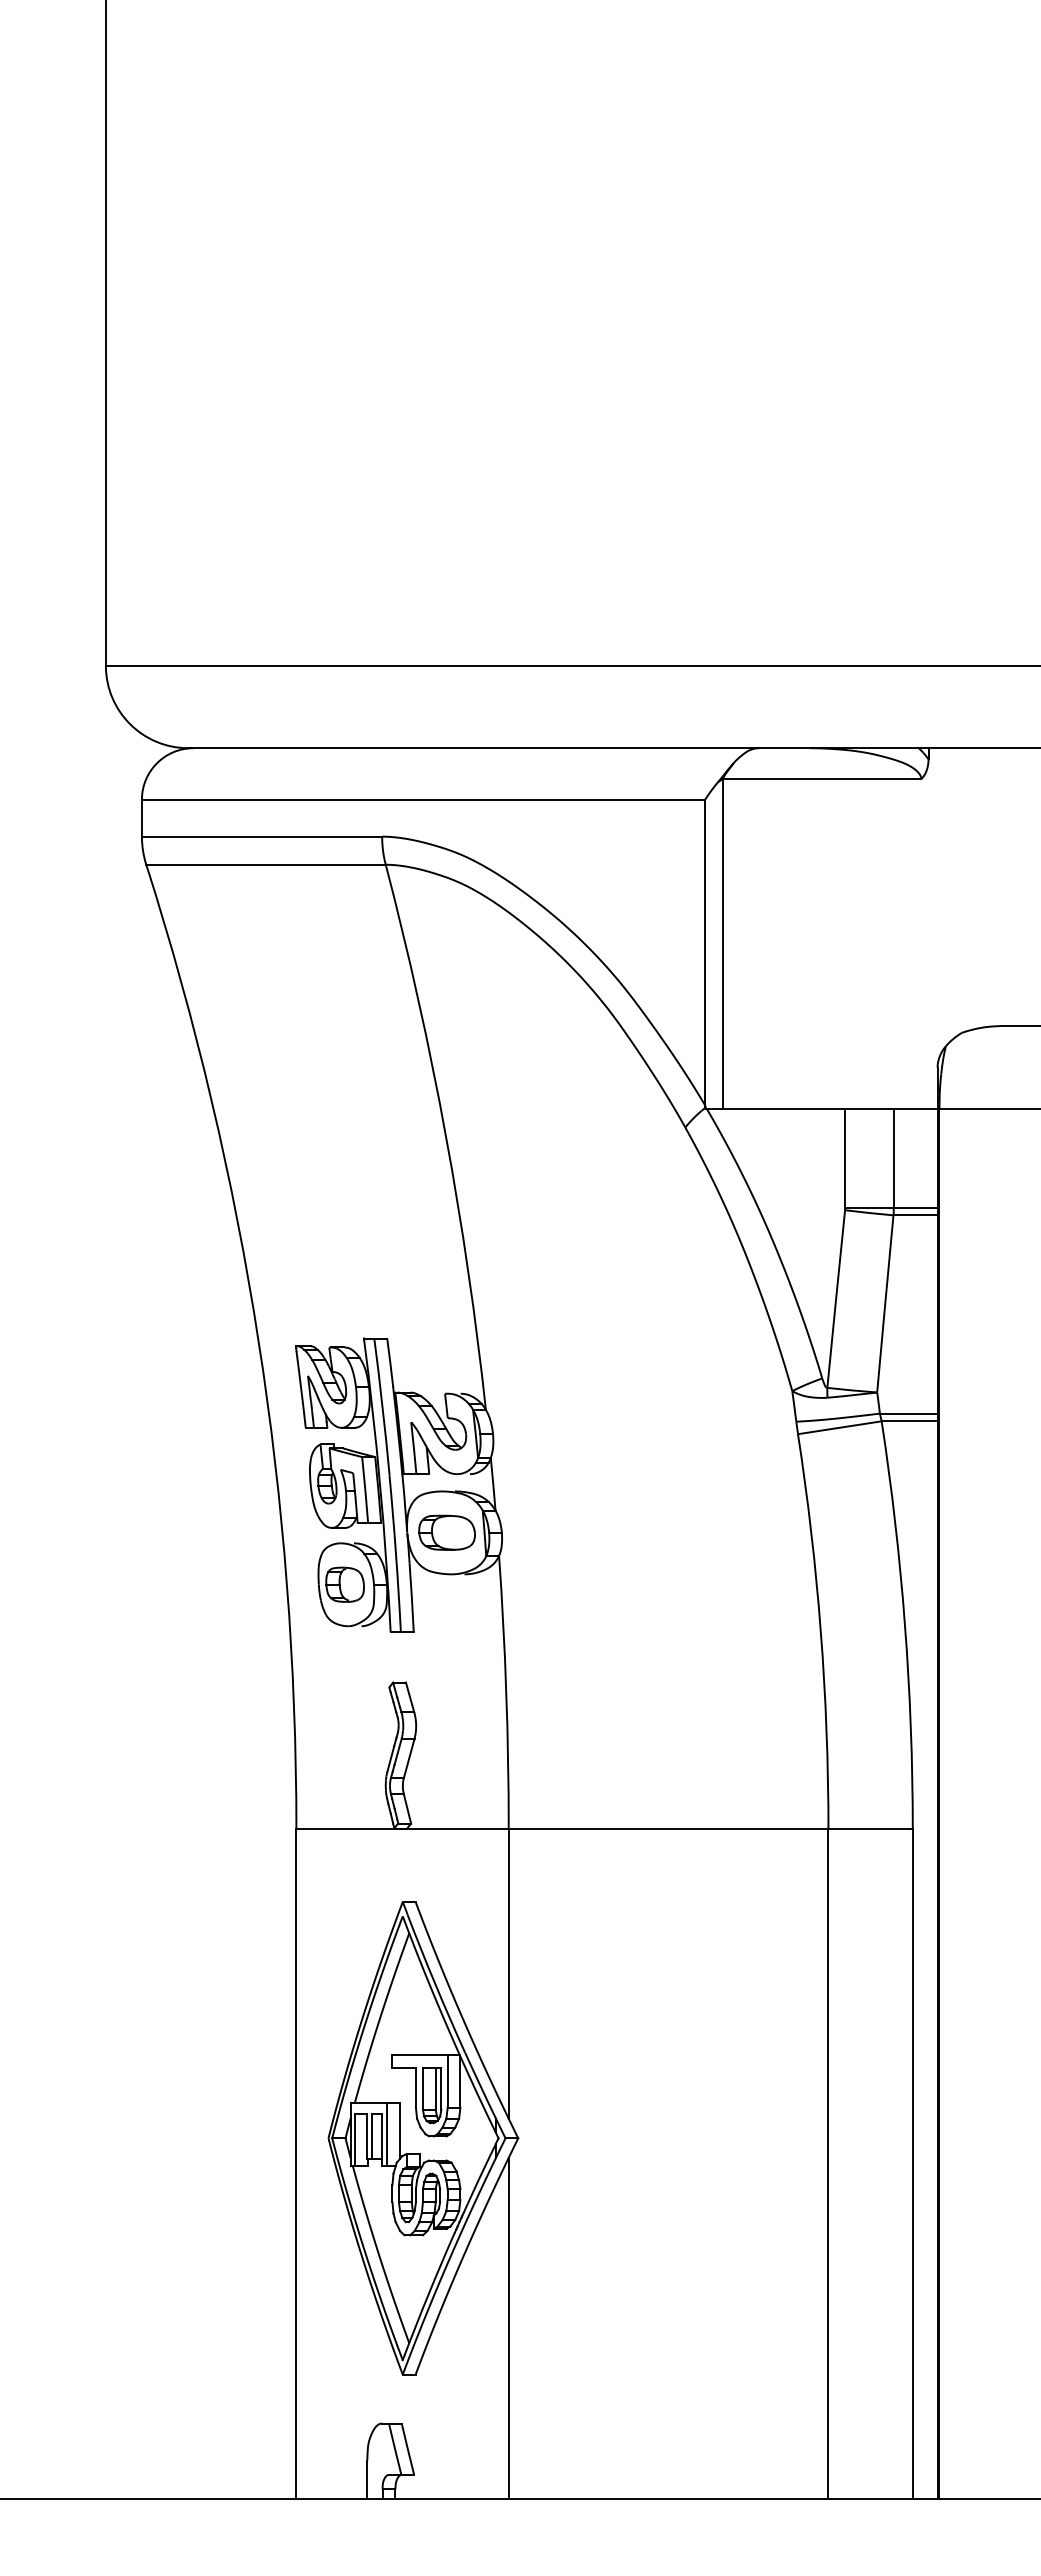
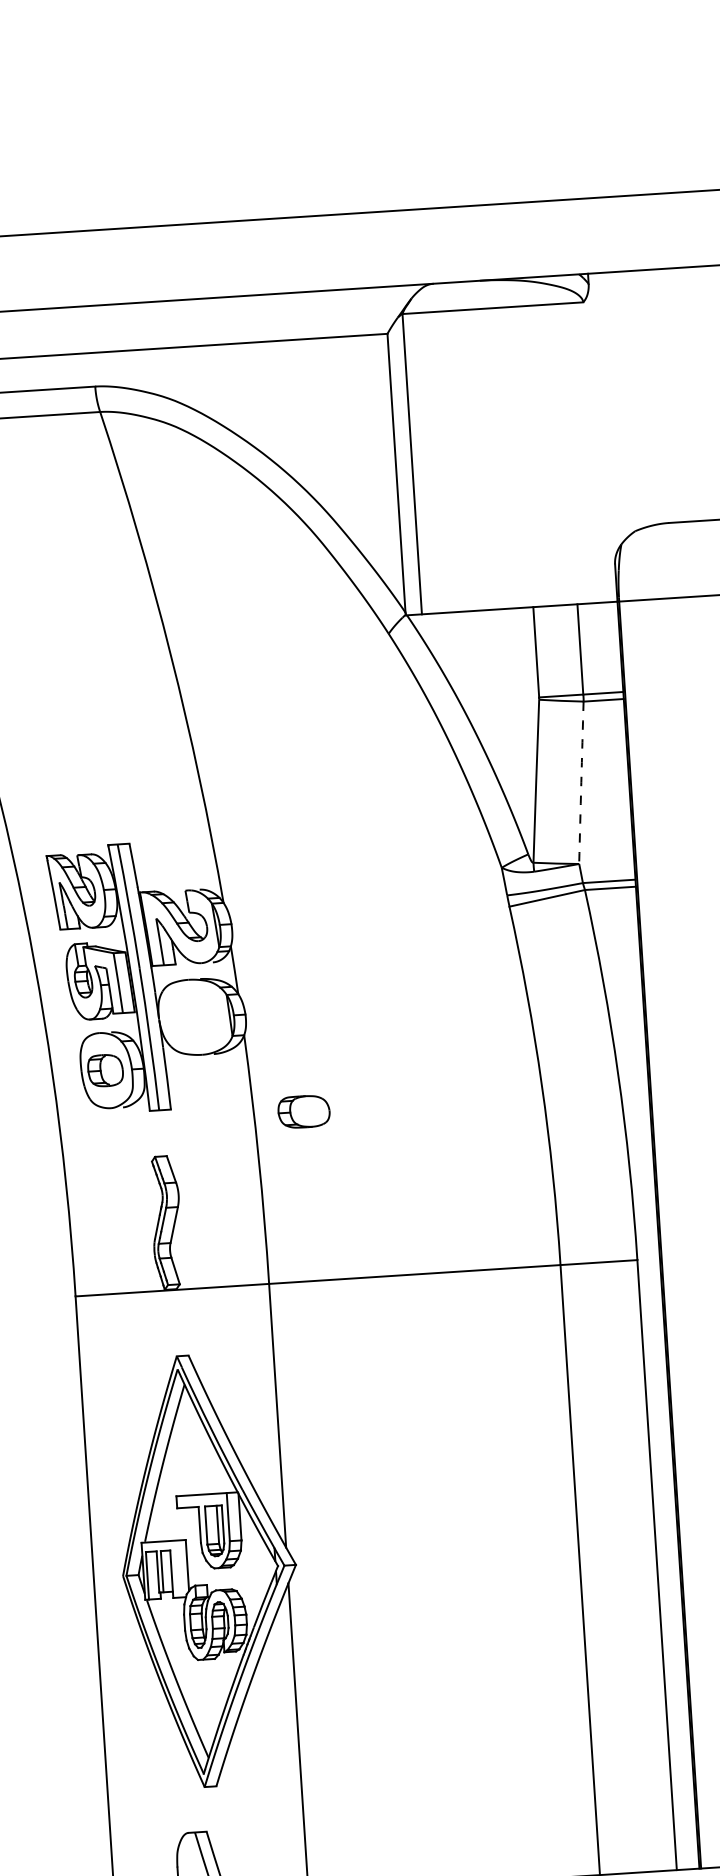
arc: (885, 1303) -> (581, 782), solid -> dashed
part: (446, 1532) -> (303, 1111), moved
line: (386, 2134) -> (175, 1569), removed

